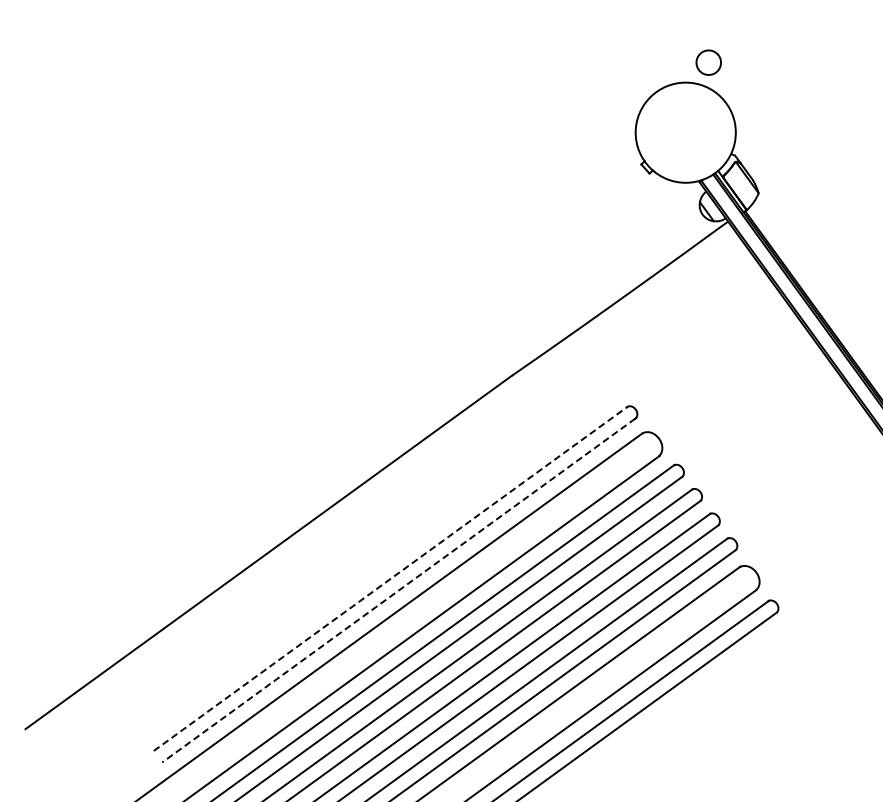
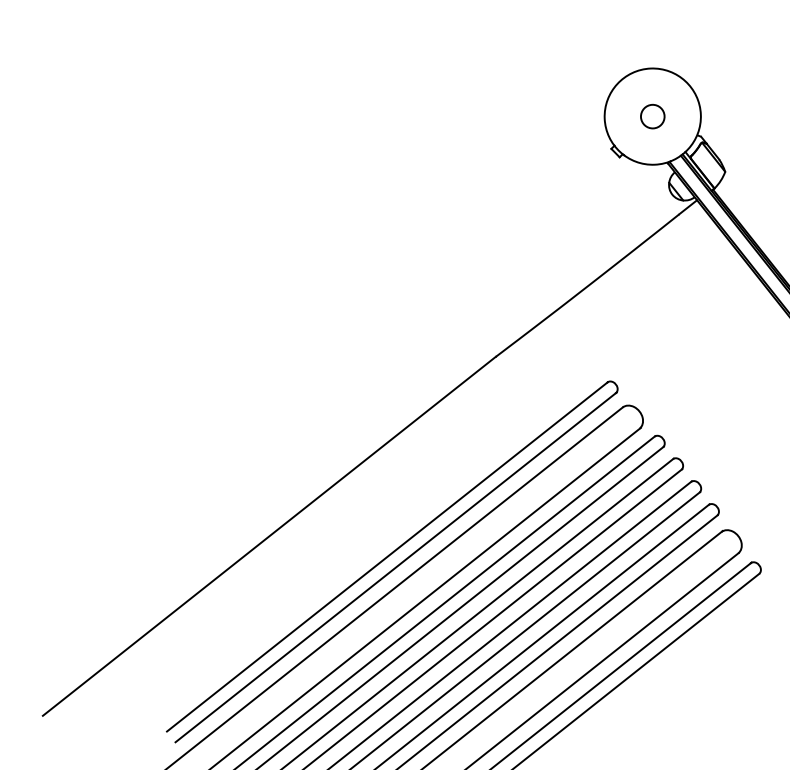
circle: (708, 62) -> (652, 116), moved
line: (390, 578) -> (387, 556), dashed -> solid
line: (398, 590) -> (395, 567), dashed -> solid

